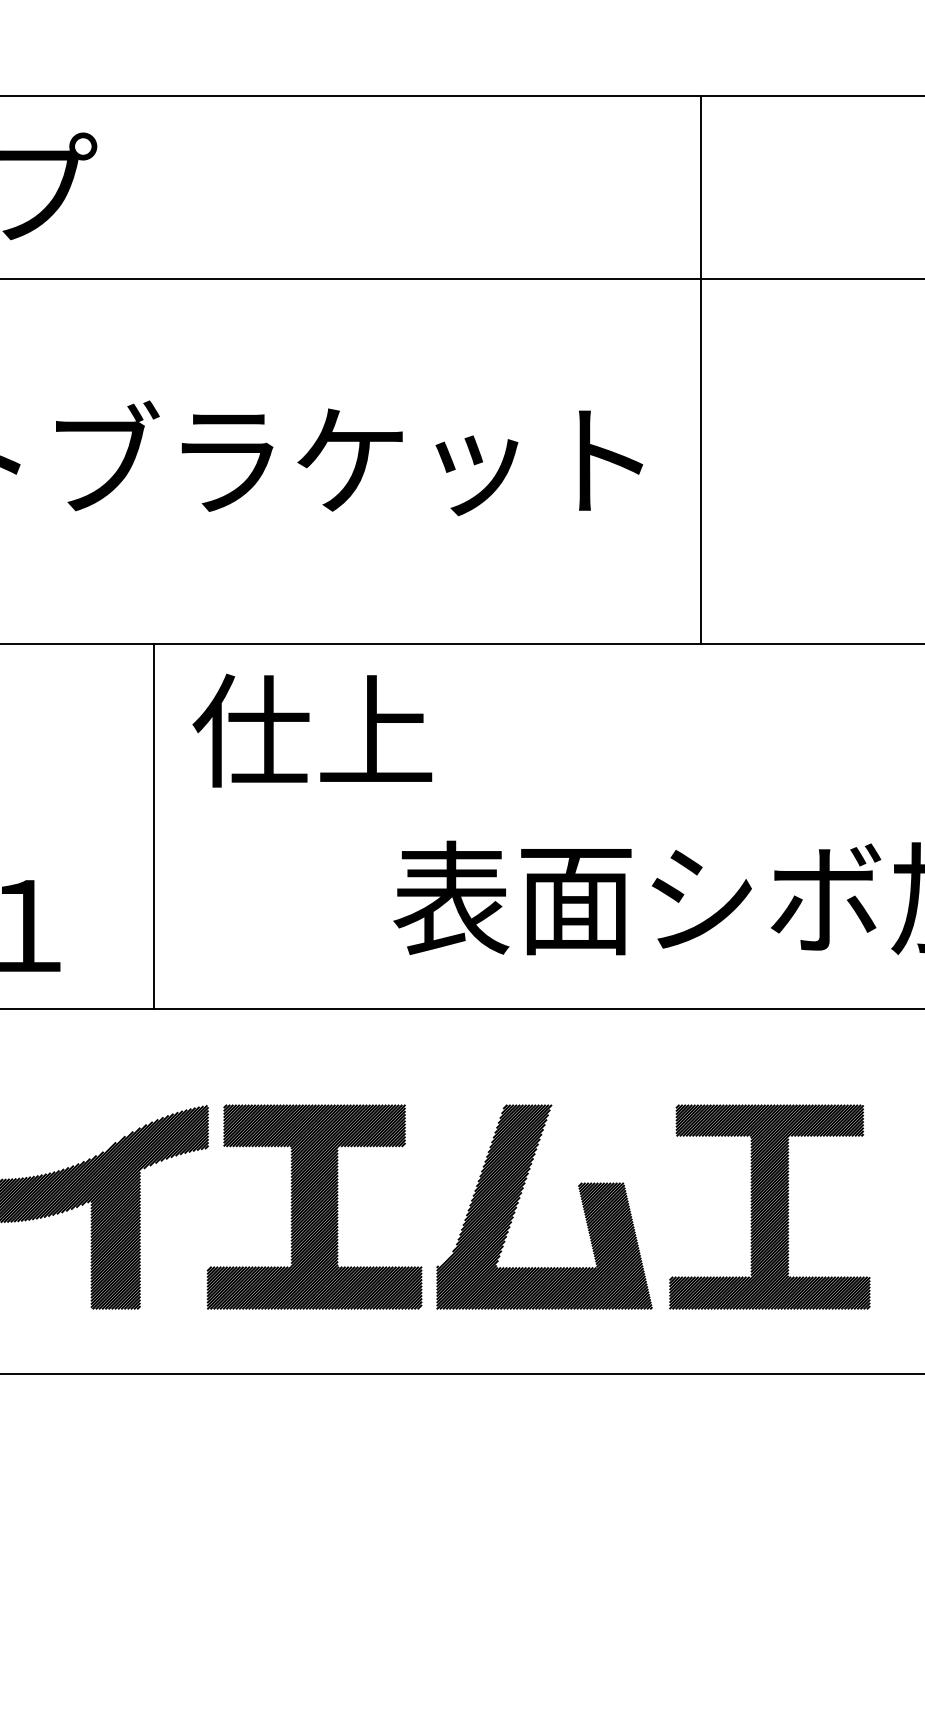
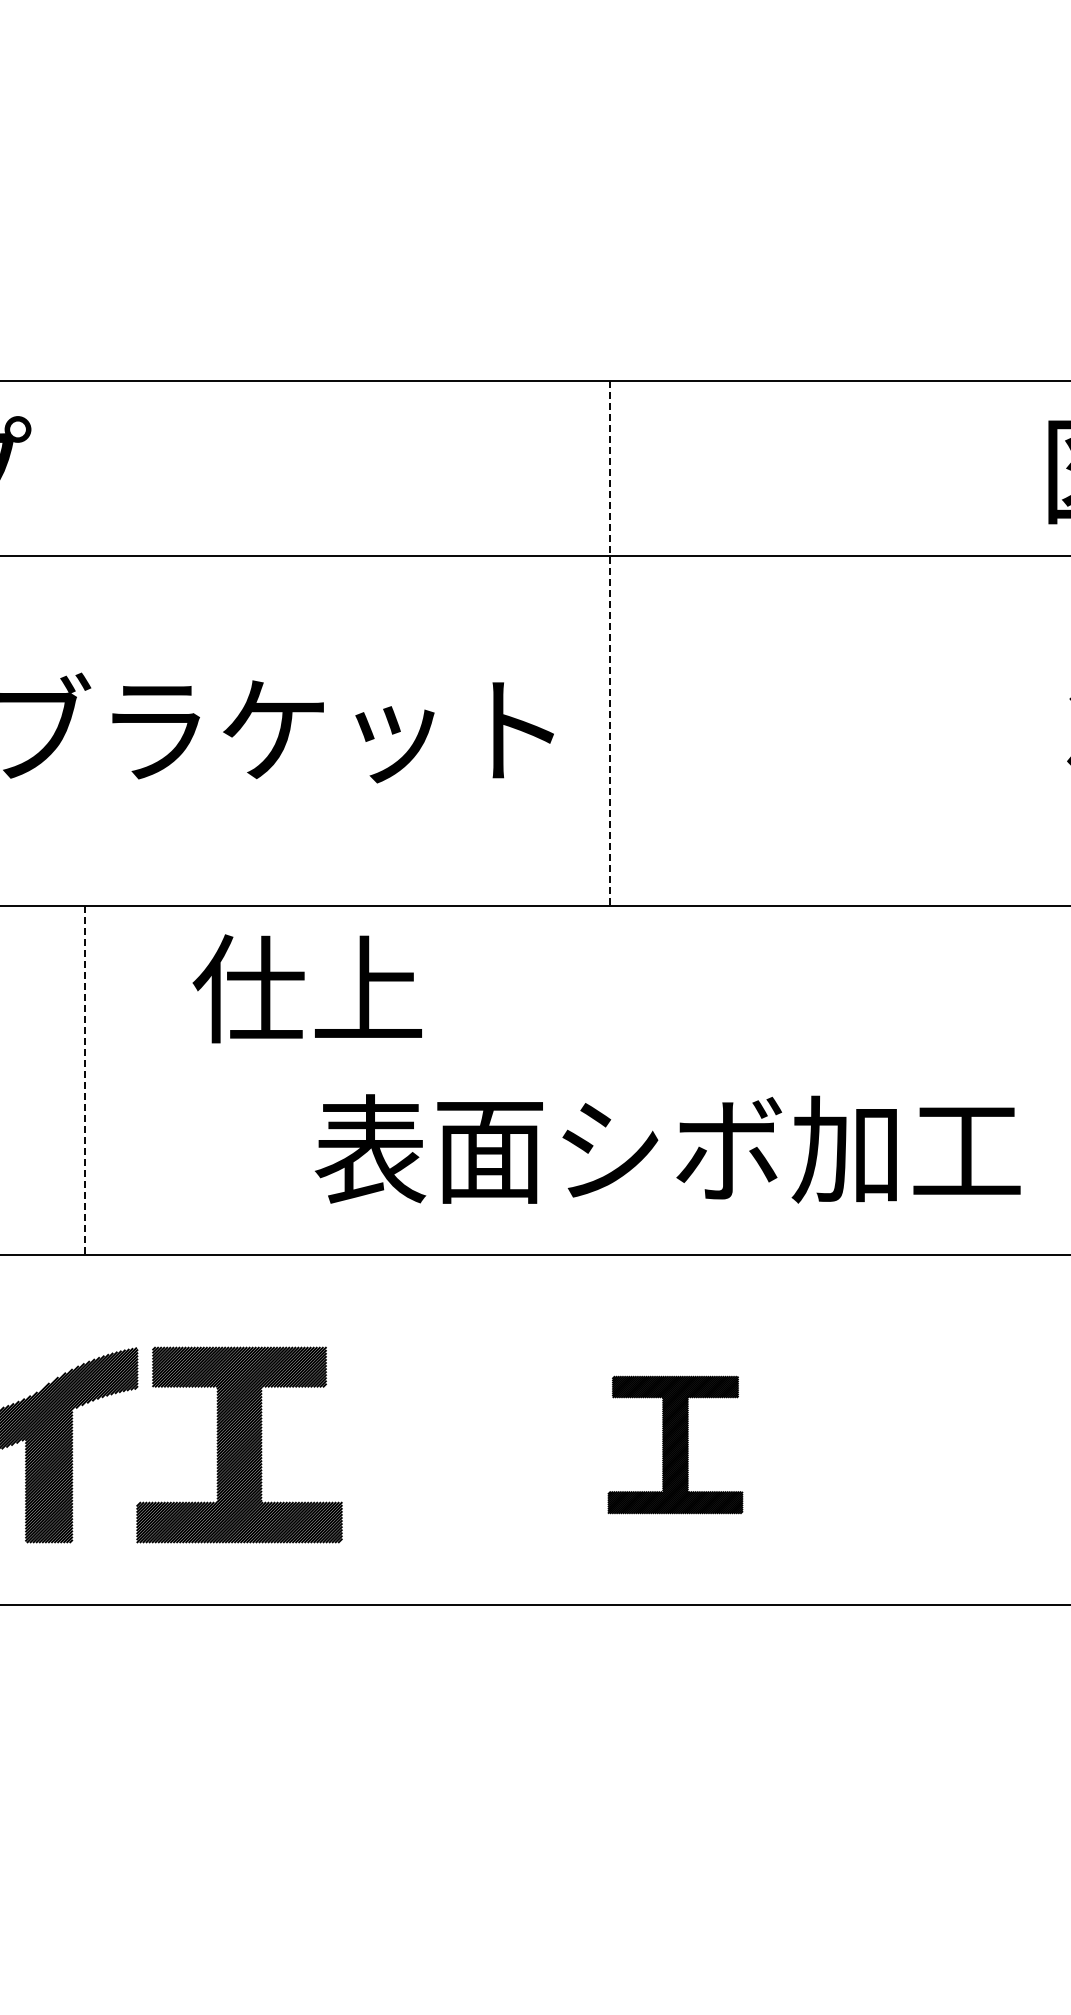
line: (700, 371) -> (609, 644), solid -> dashed
text: (311, 730) -> (306, 988), moved
line: (153, 826) -> (85, 1080), solid -> dashed
part: (520, 1198) -> (436, 1436), removed
part: (769, 1206) -> (675, 1444), size x0.7

